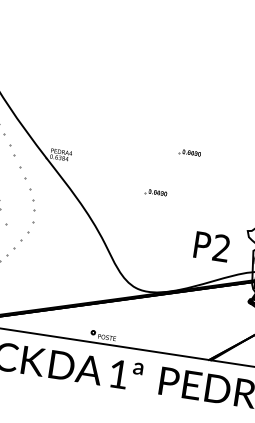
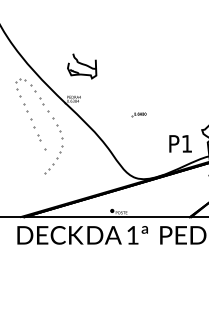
part: (81, 107) -> (82, 66), added
part: (188, 153) -> (156, 85), removed
text: (221, 247) -> (186, 143), P2 -> P1

